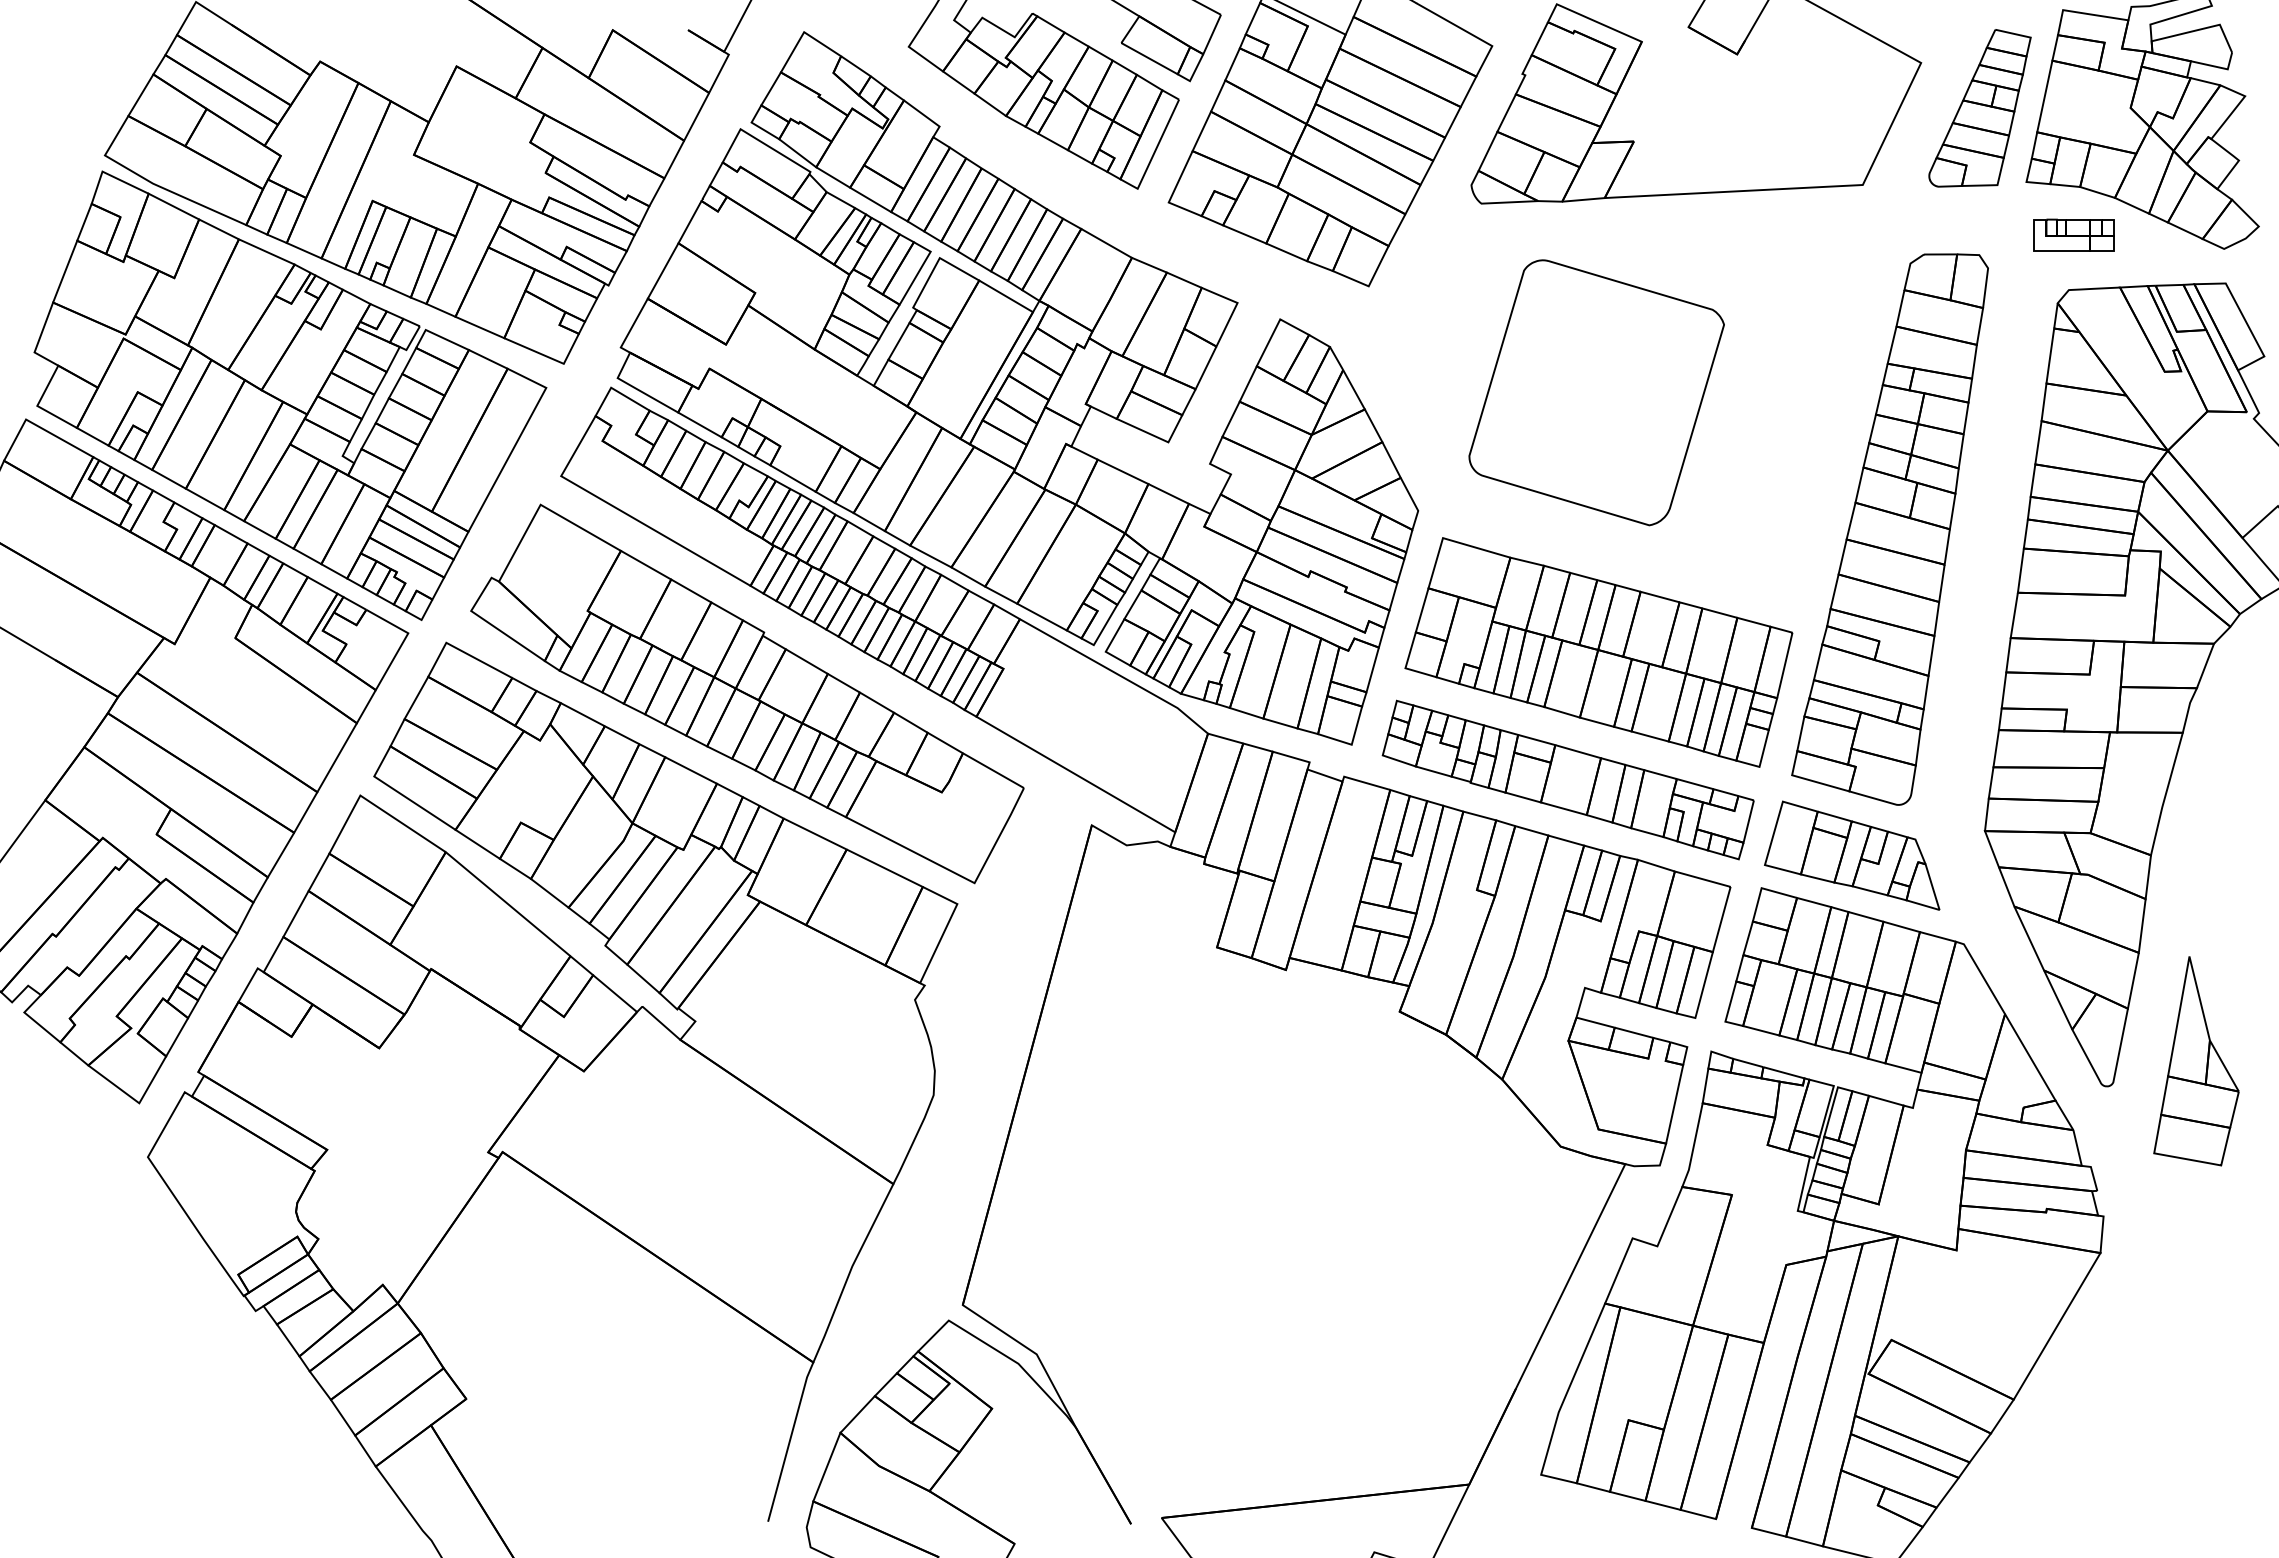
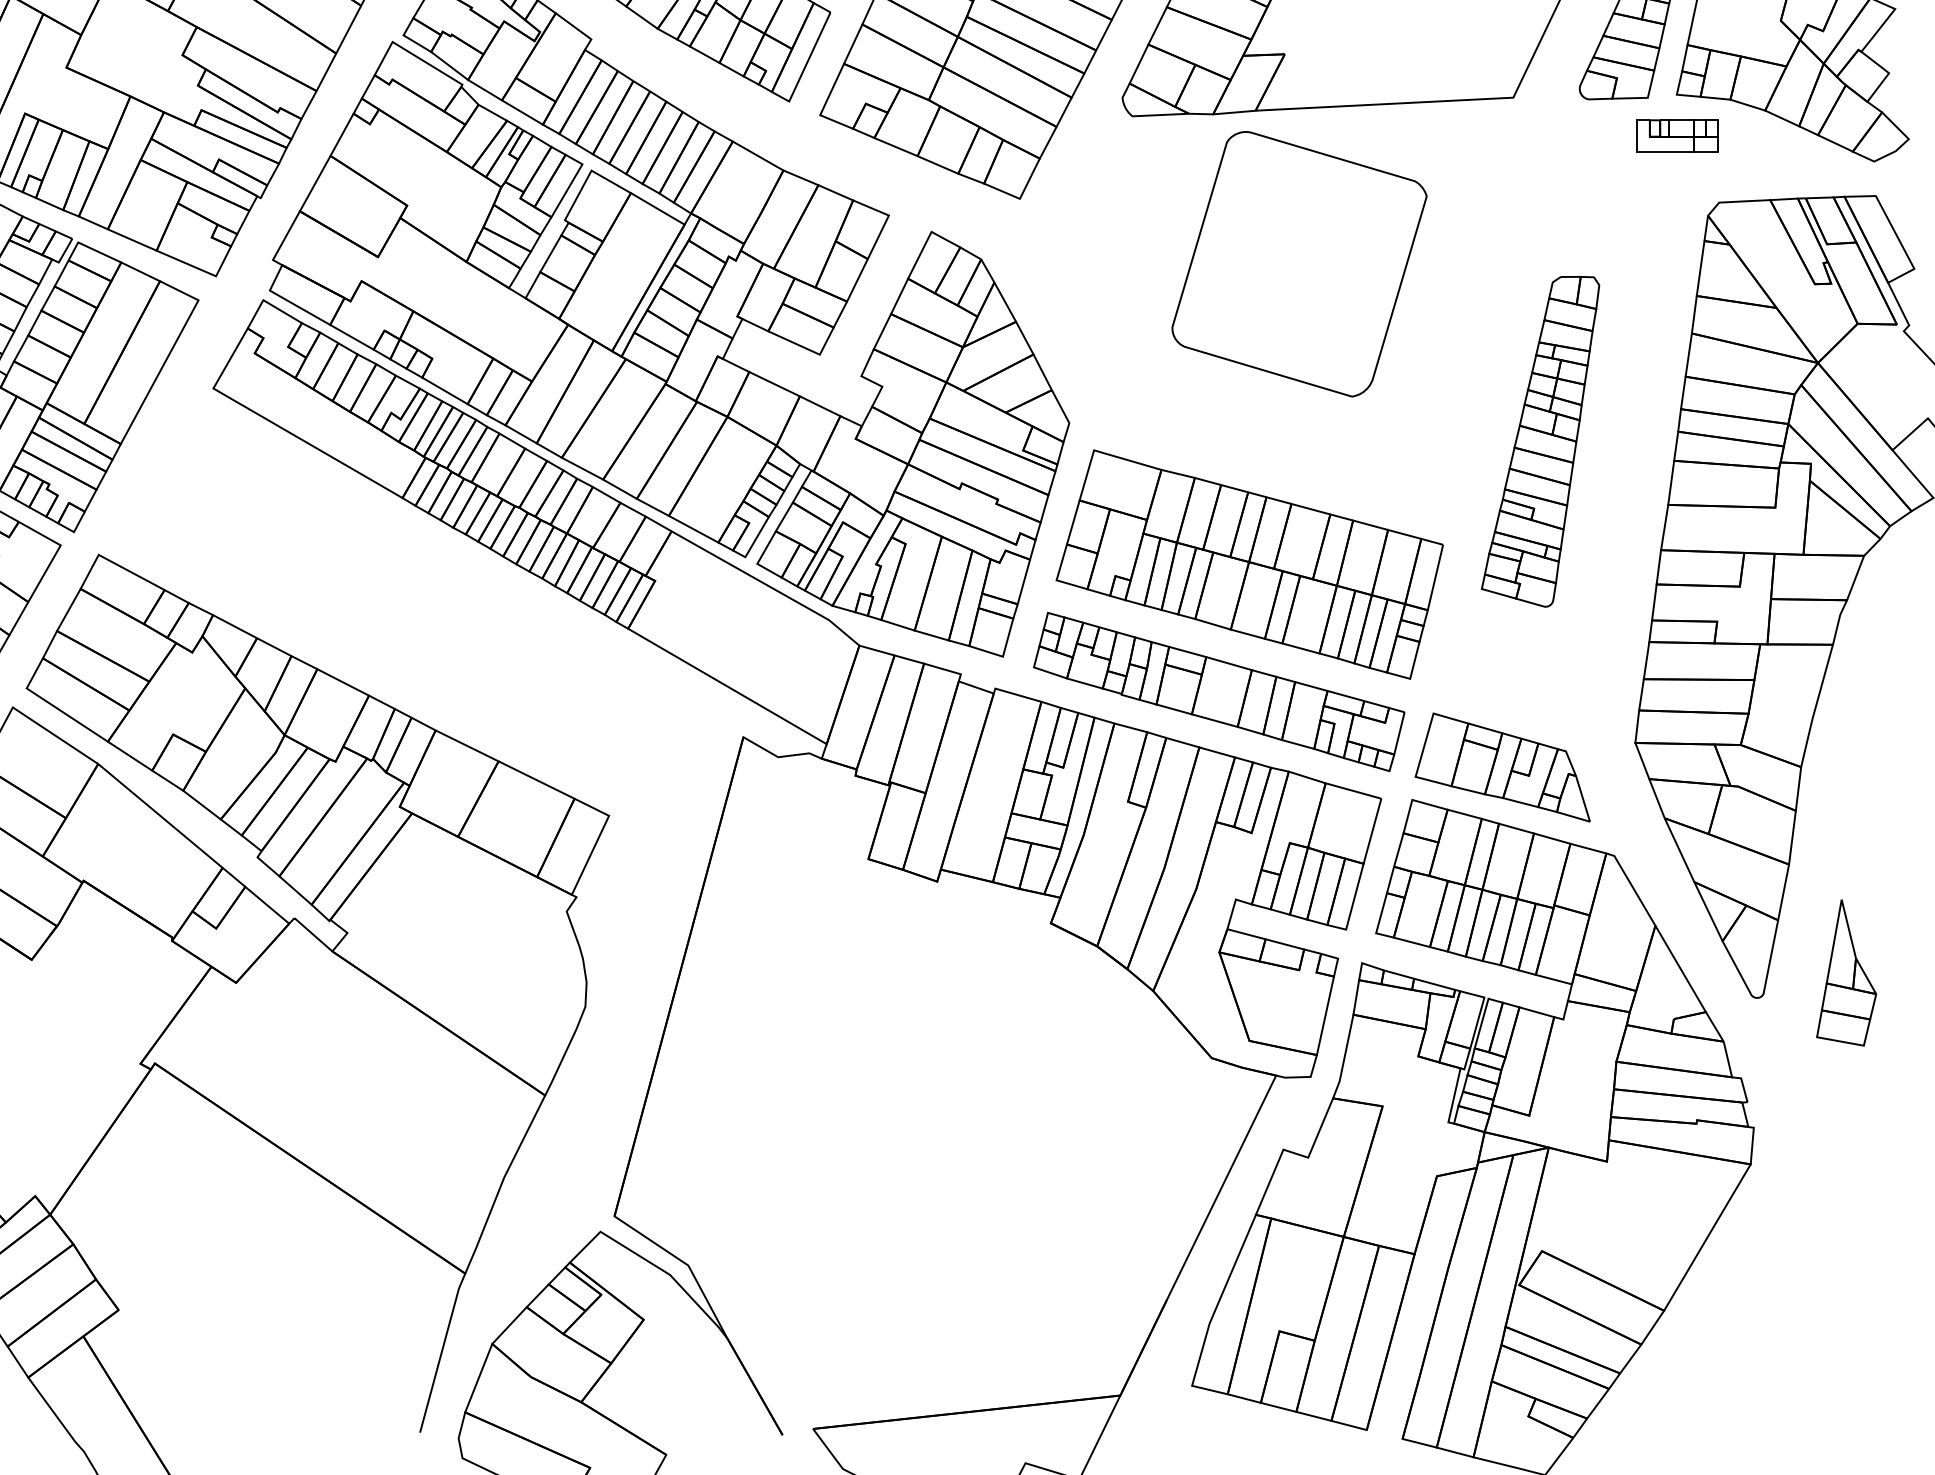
part: (2073, 234) -> (1676, 135), moved
part: (1596, 392) -> (1299, 263), moved
part: (1889, 529) -> (1540, 441), size x0.6
part: (747, 693) -> (399, 605), removed
part: (2196, 1061) -> (1846, 973), size x0.7

